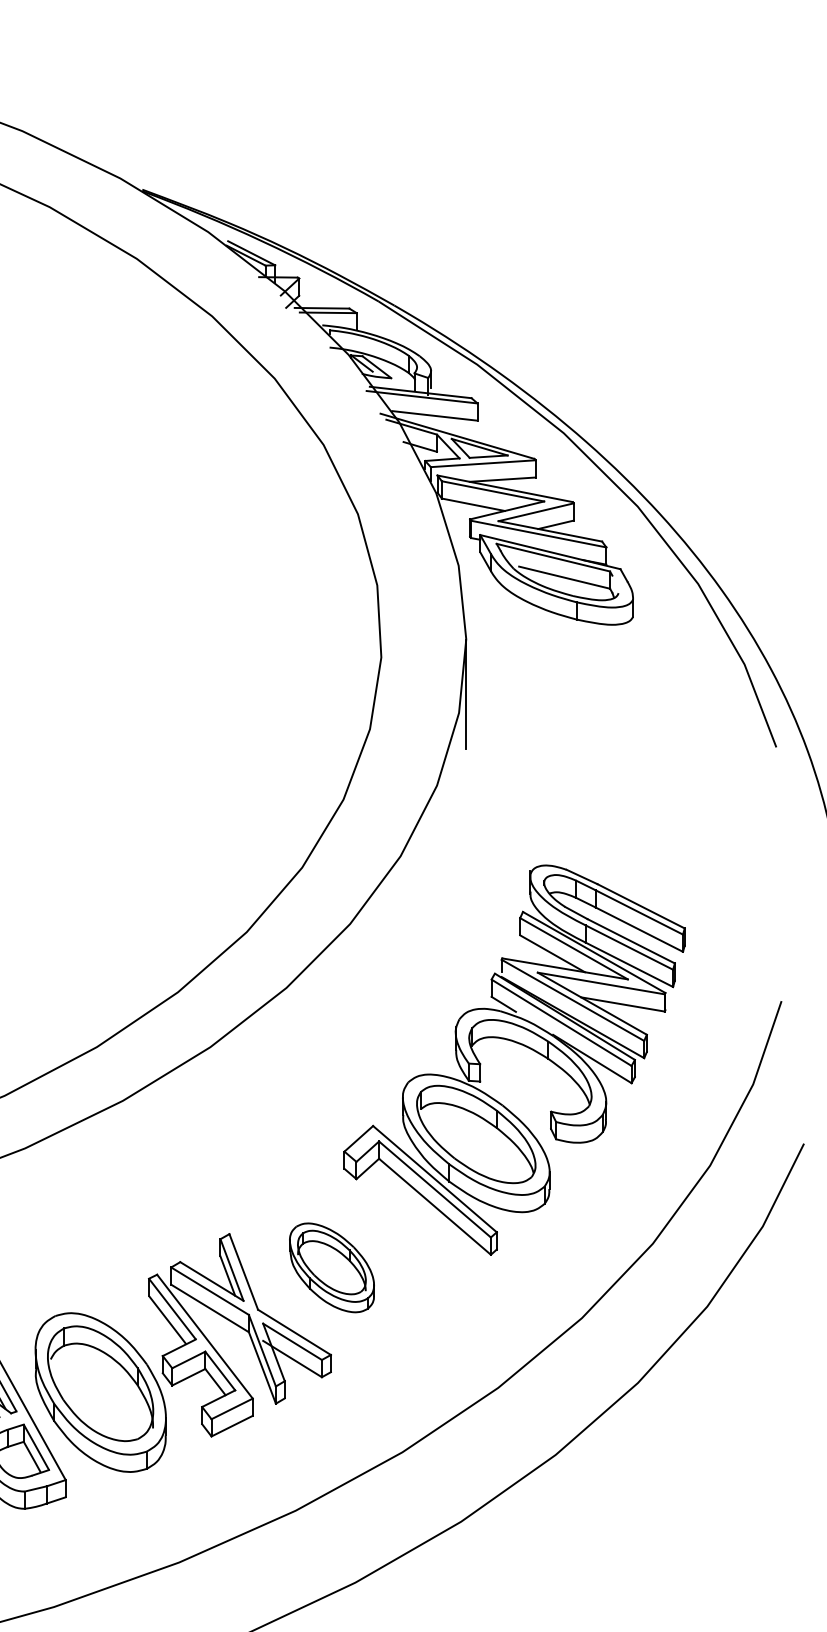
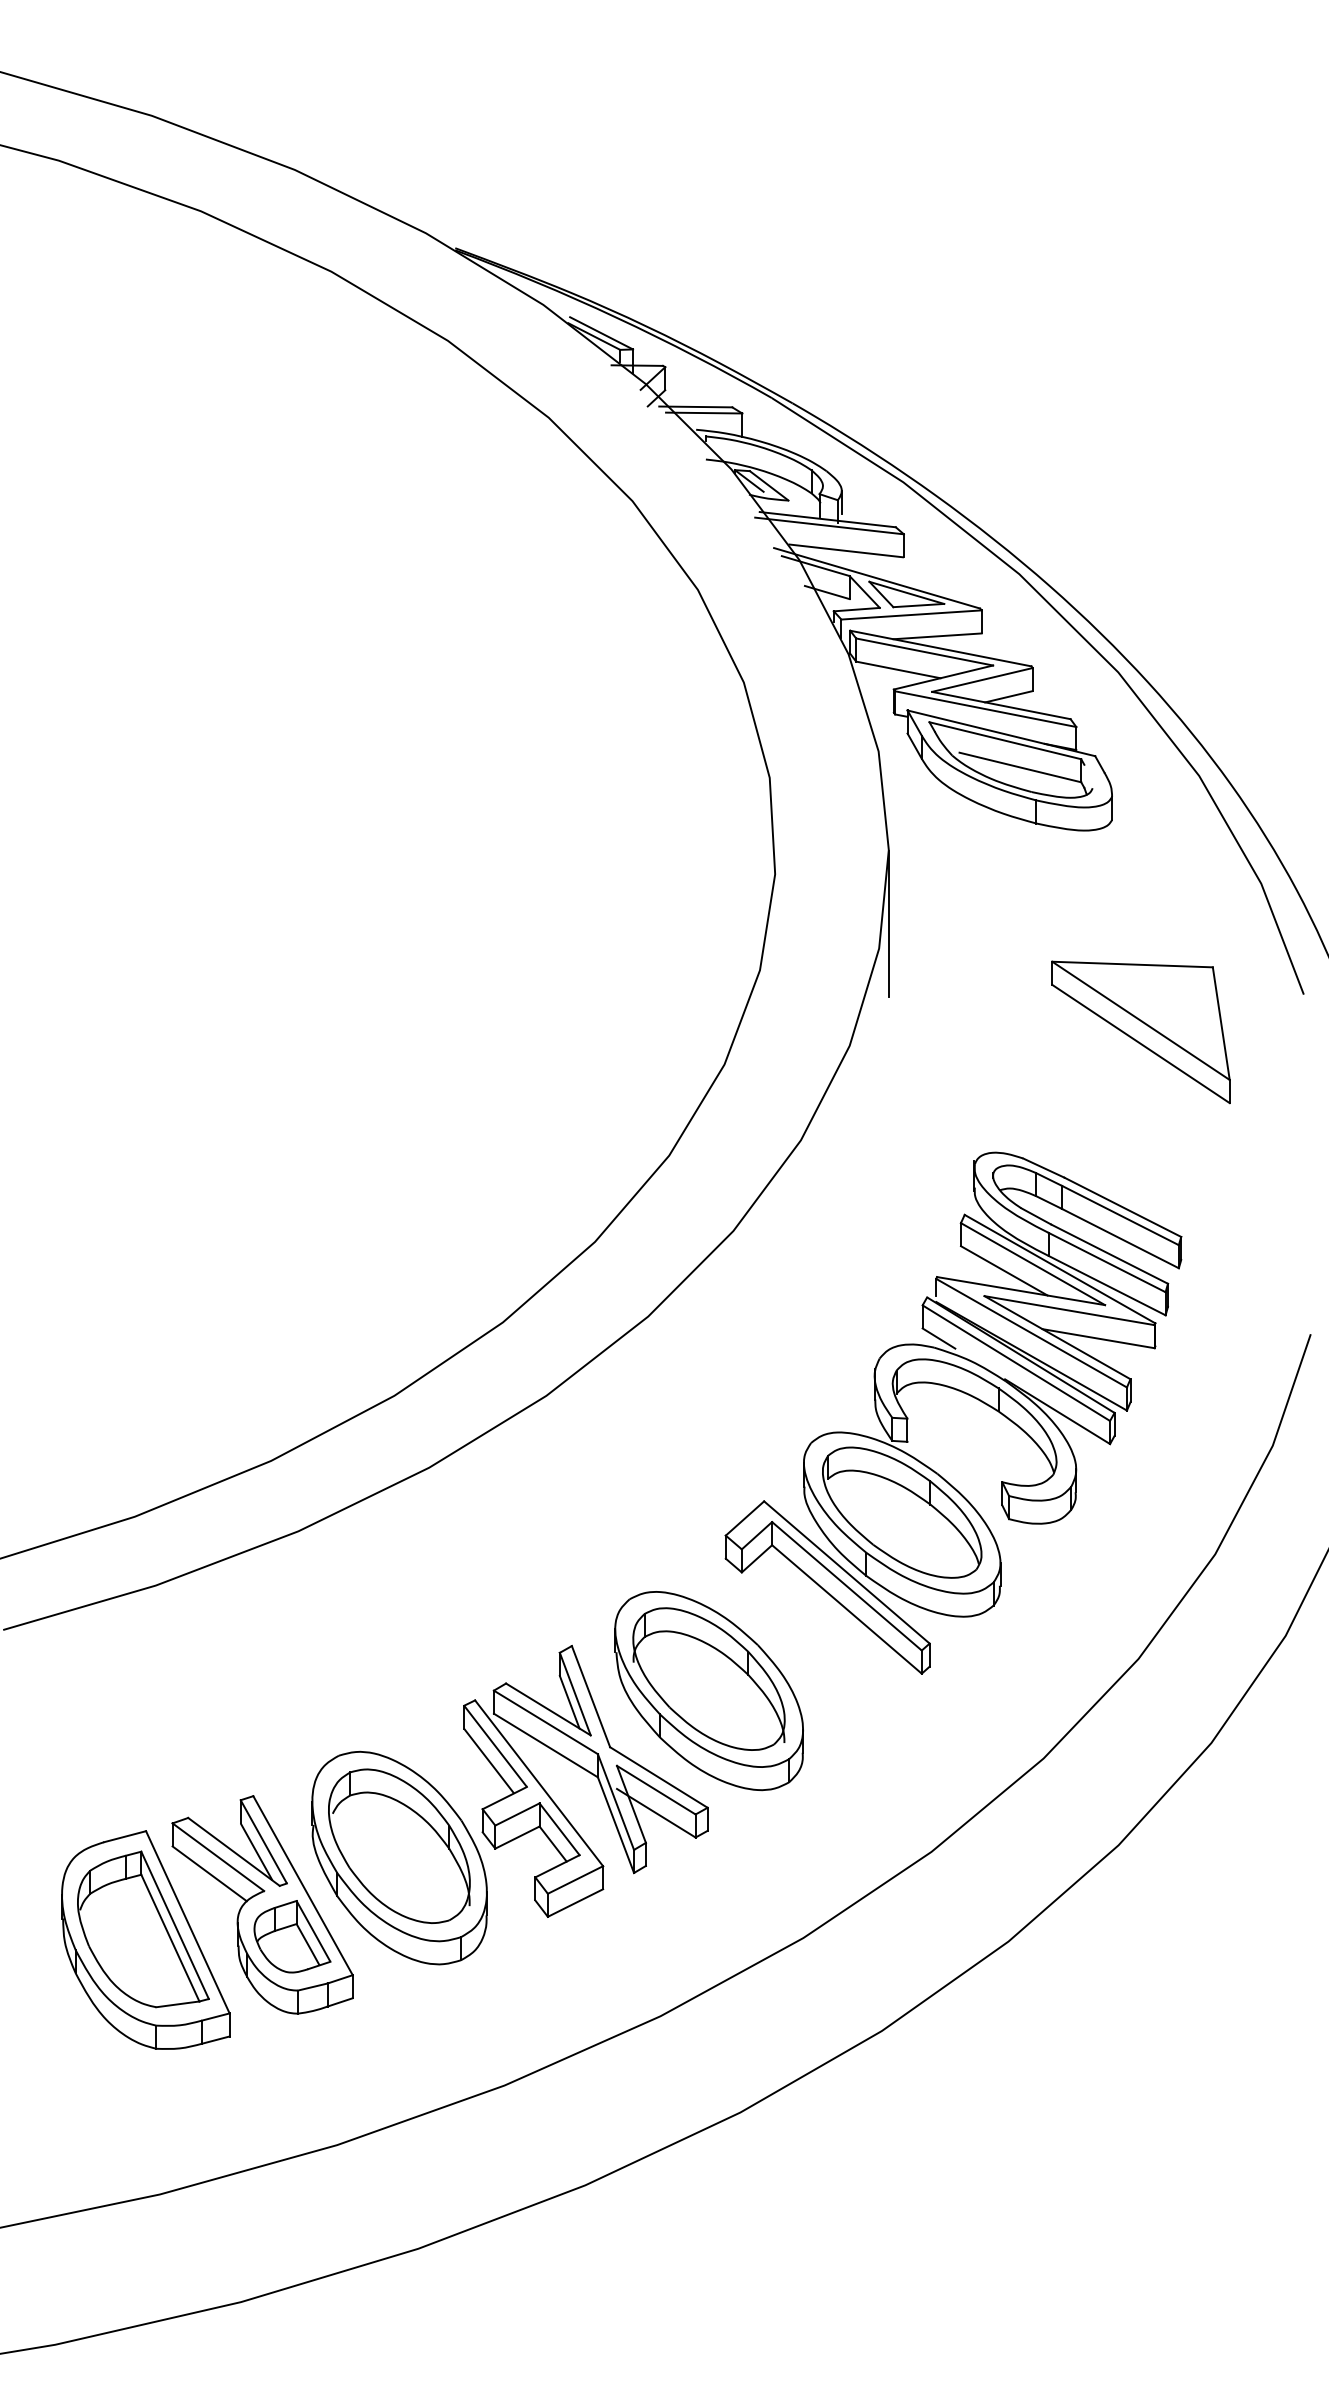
part: (654, 775) -> (1140, 1032), added
part: (331, 1268) -> (708, 1691), size x1.67

